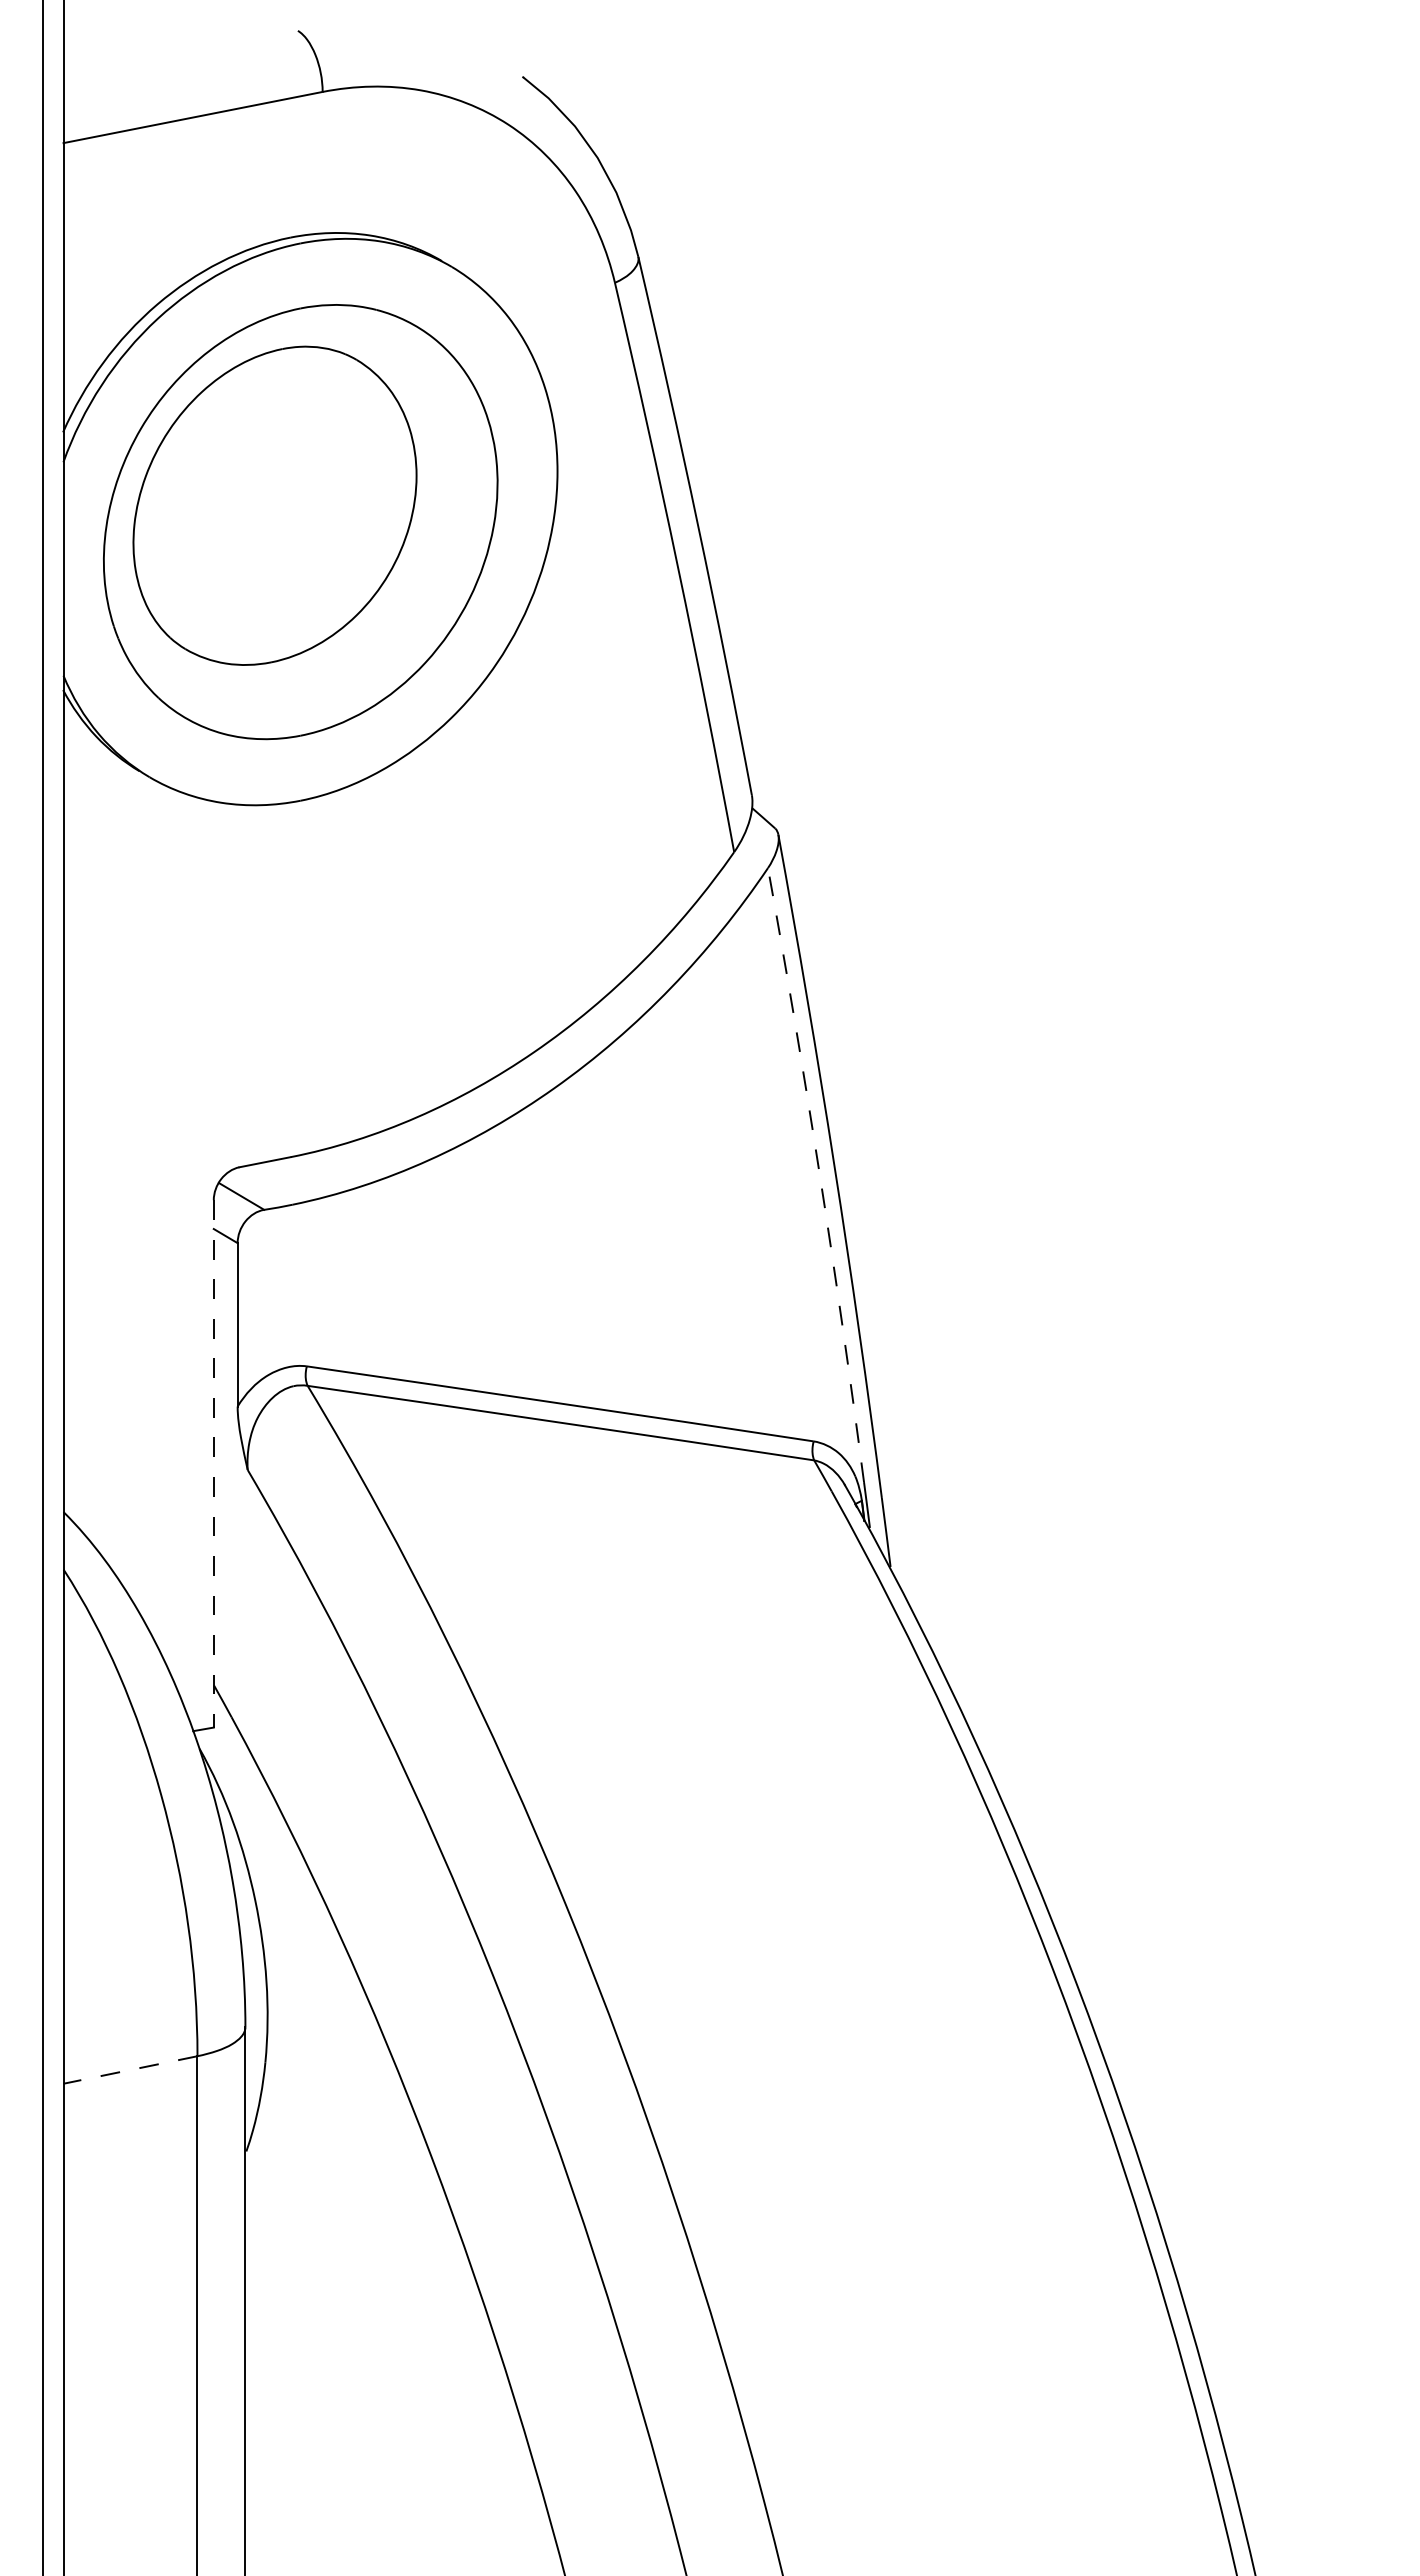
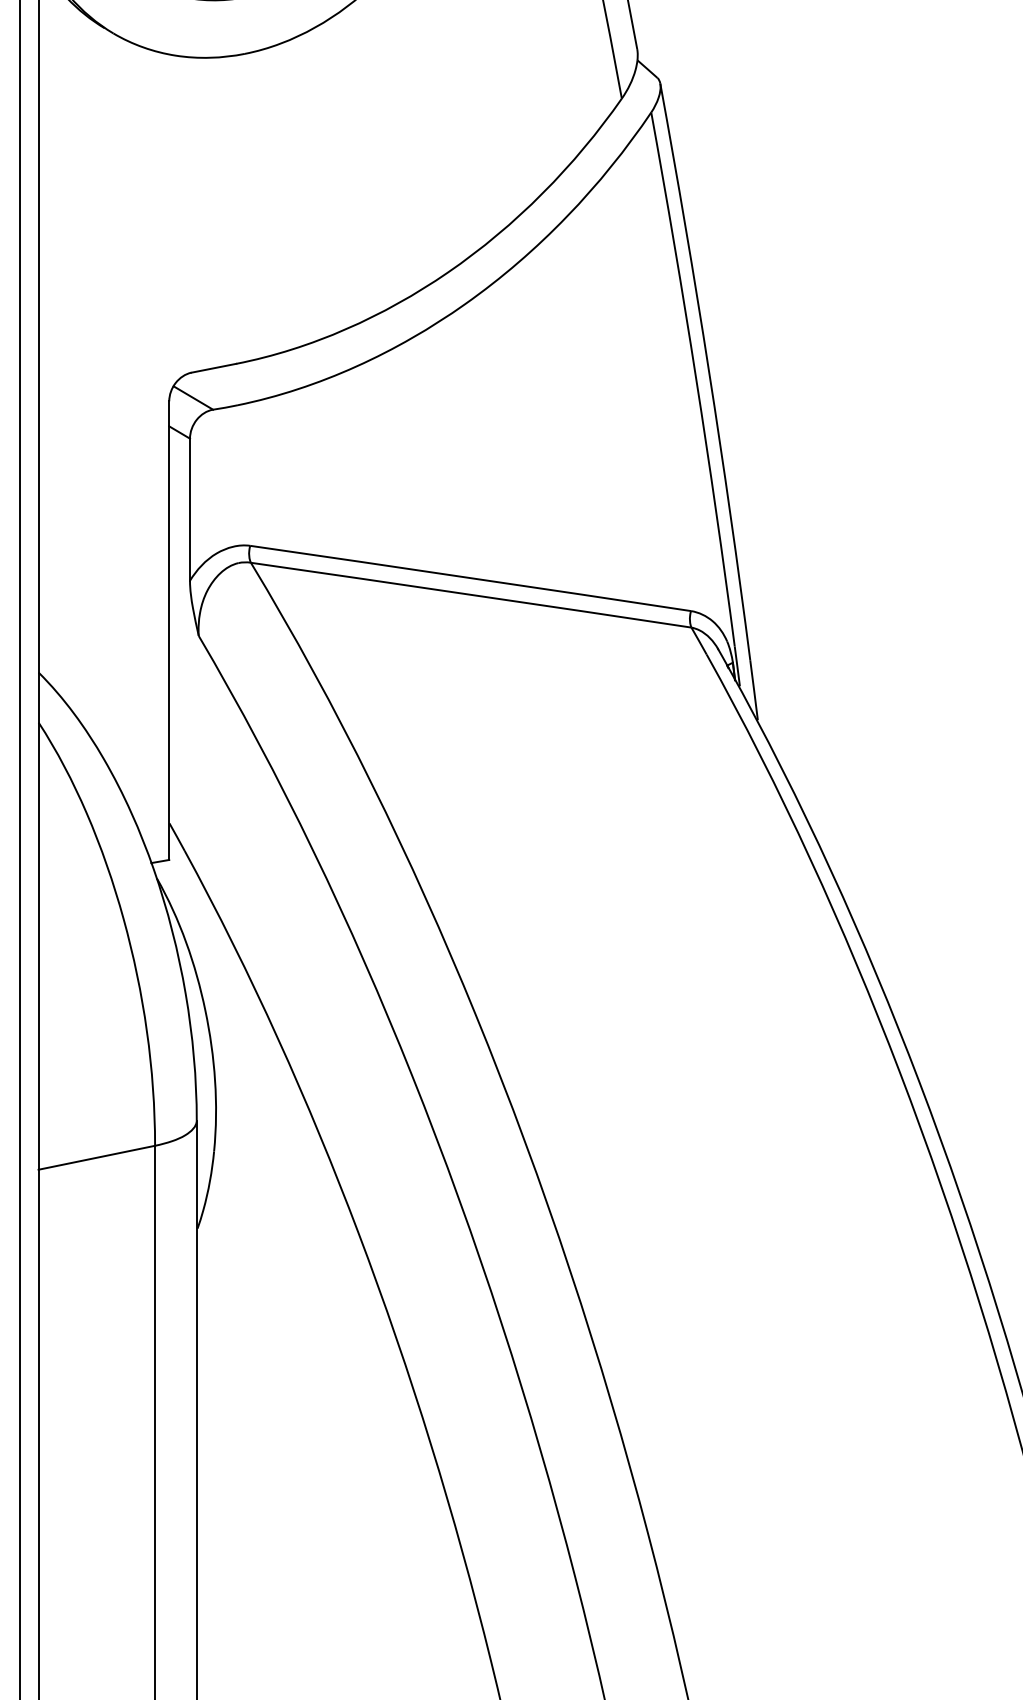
arc: (819, 1174) -> (696, 378), dashed -> solid
line: (213, 1463) -> (169, 630), dashed -> solid
line: (130, 2070) -> (96, 1158), dashed -> solid

